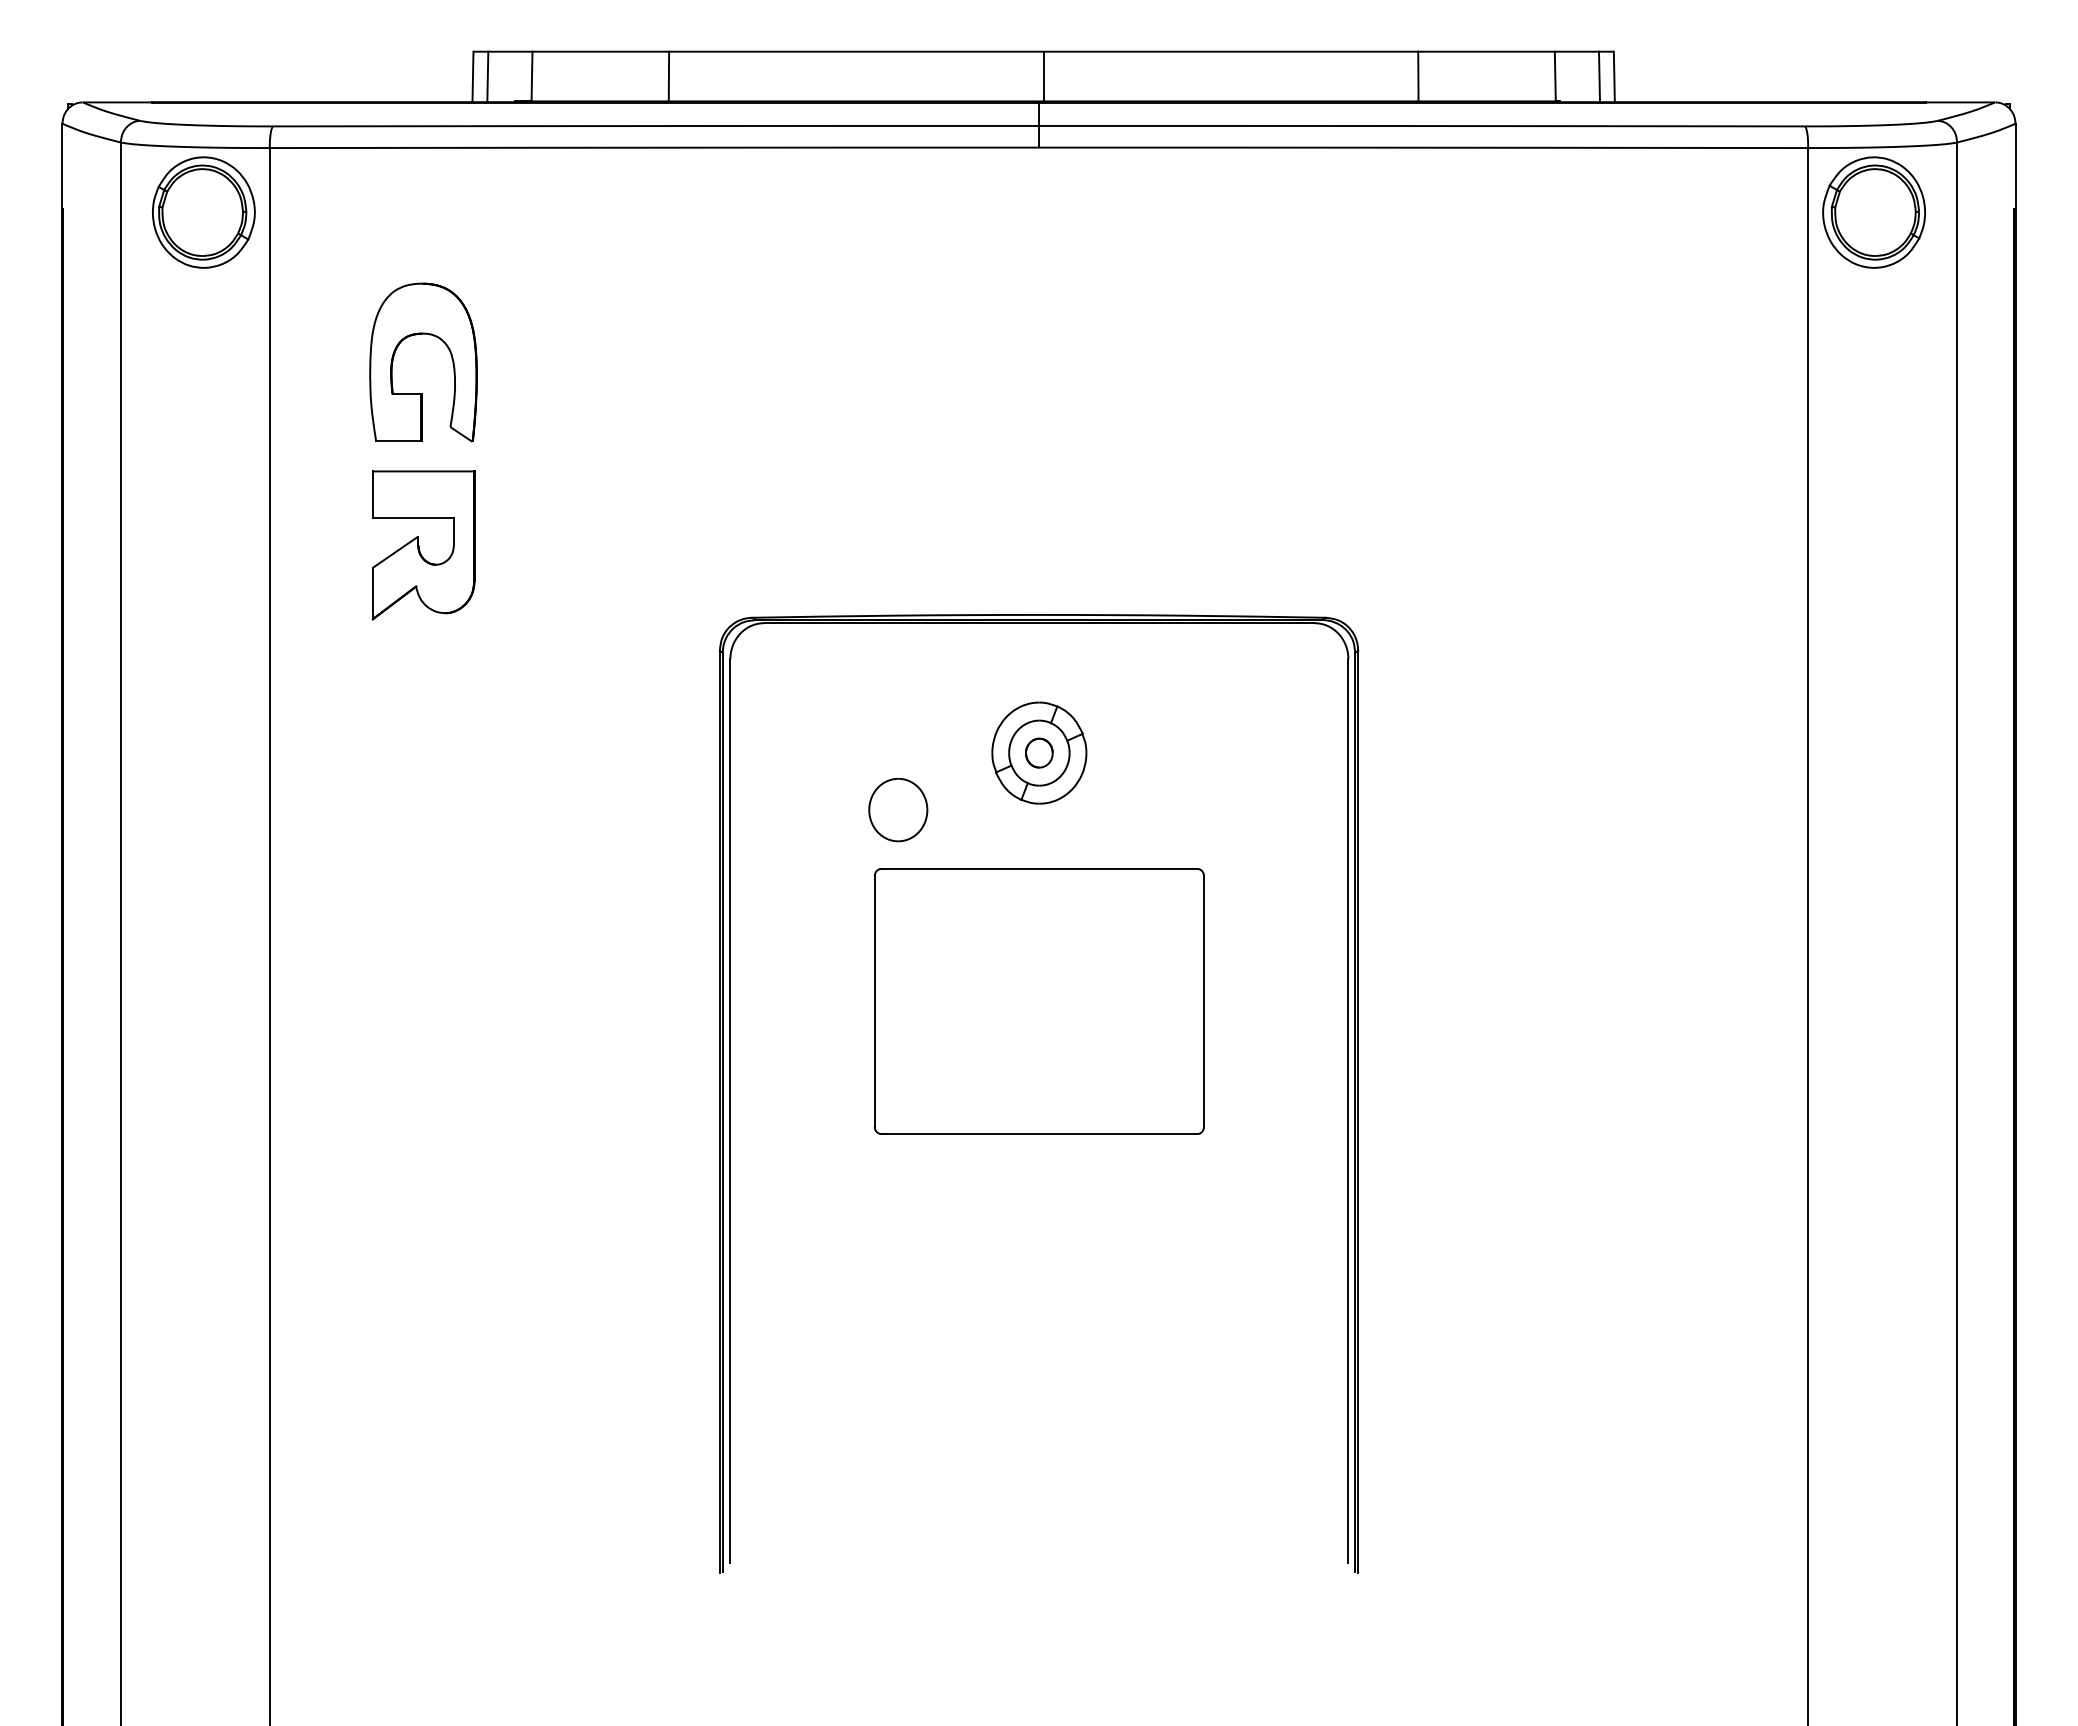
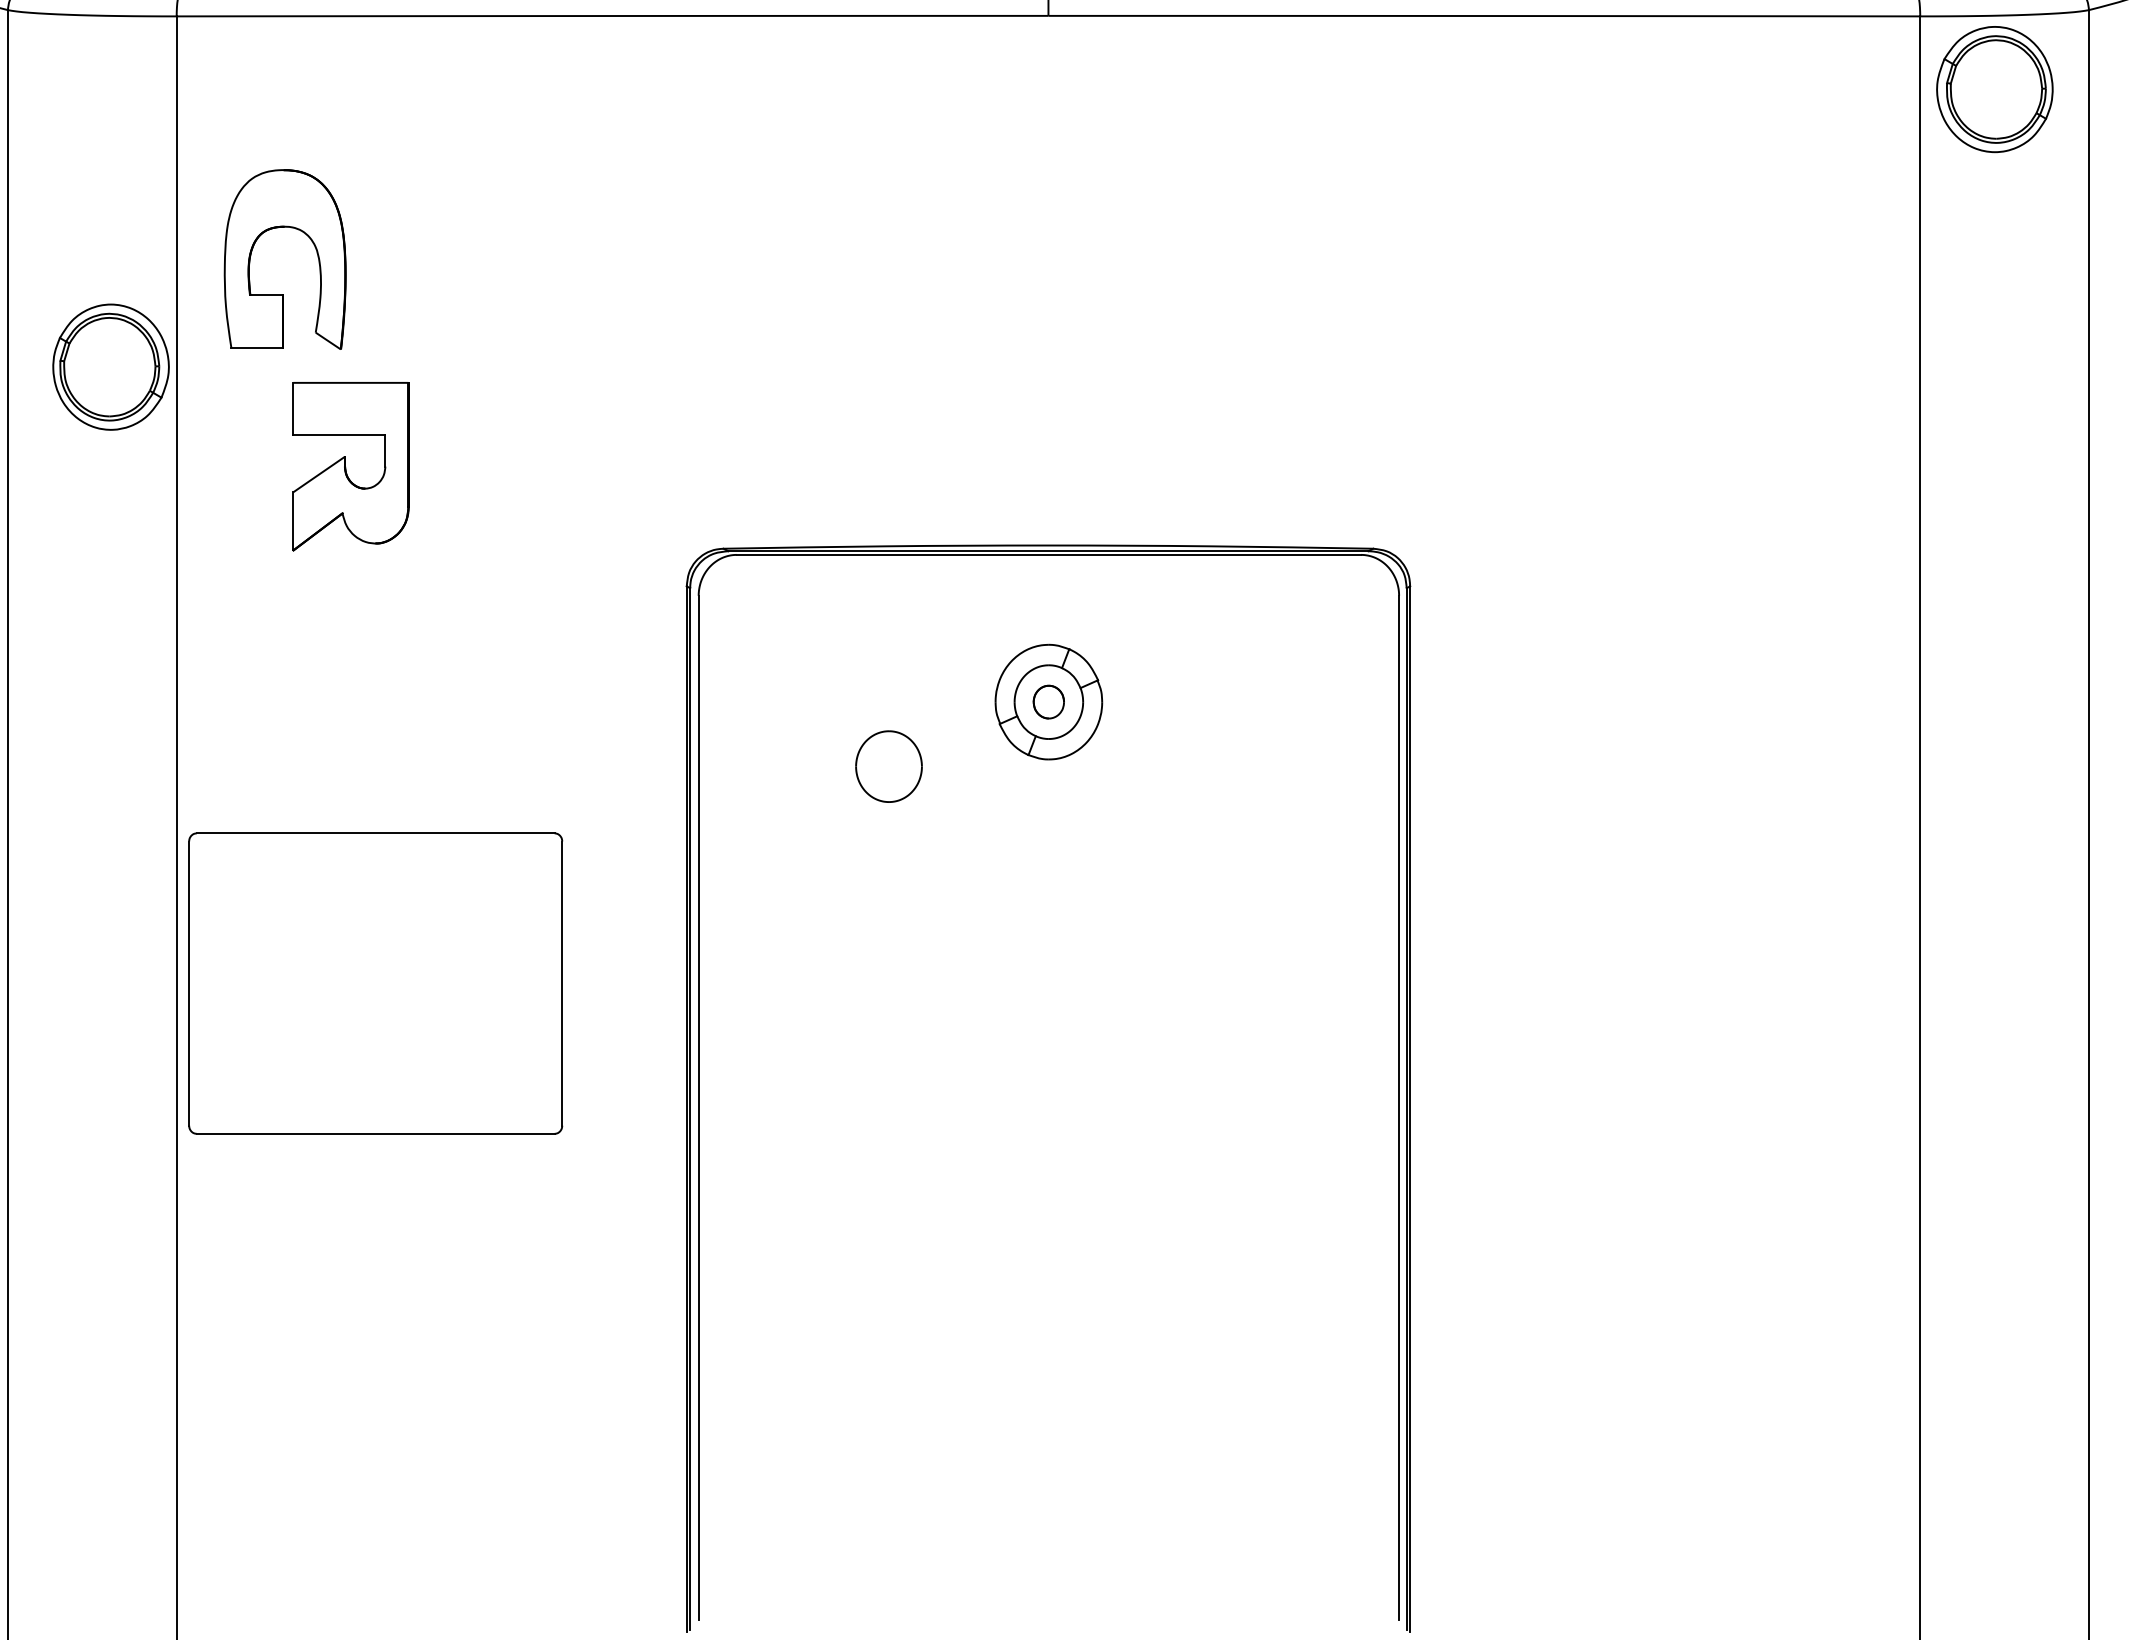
part: (203, 212) -> (110, 367), moved
part: (429, 335) -> (291, 228), moved
part: (1038, 1001) -> (374, 983), moved

